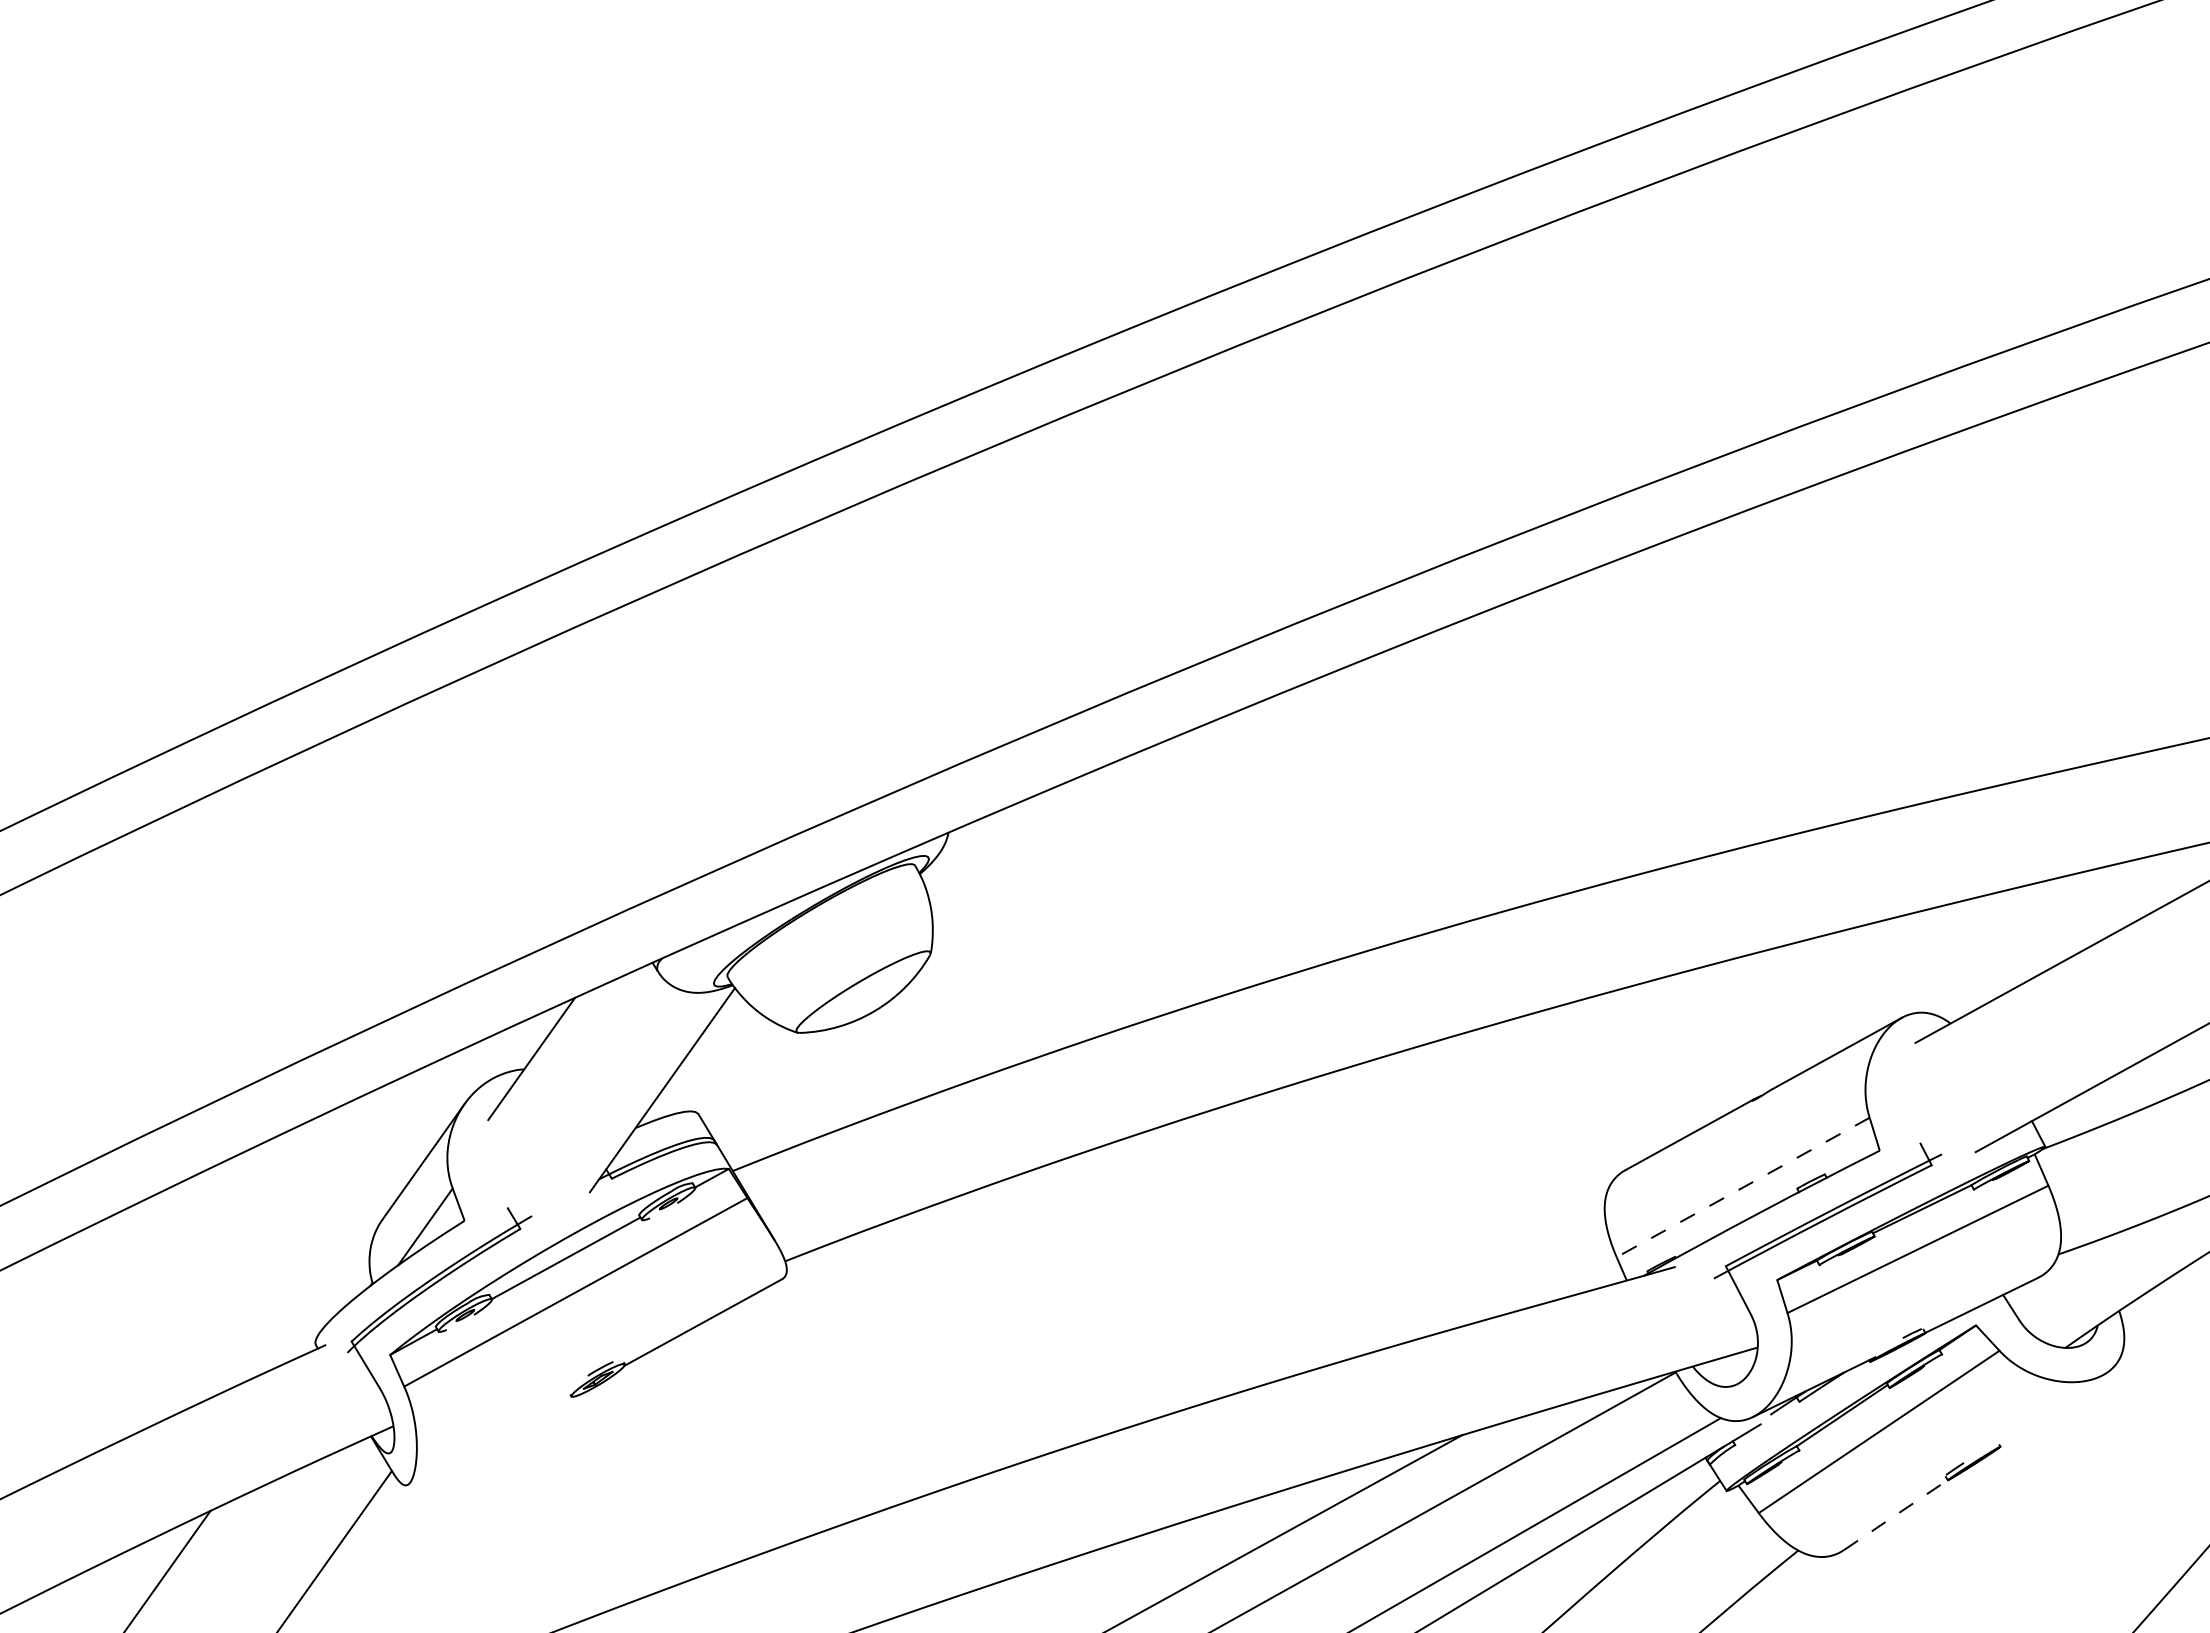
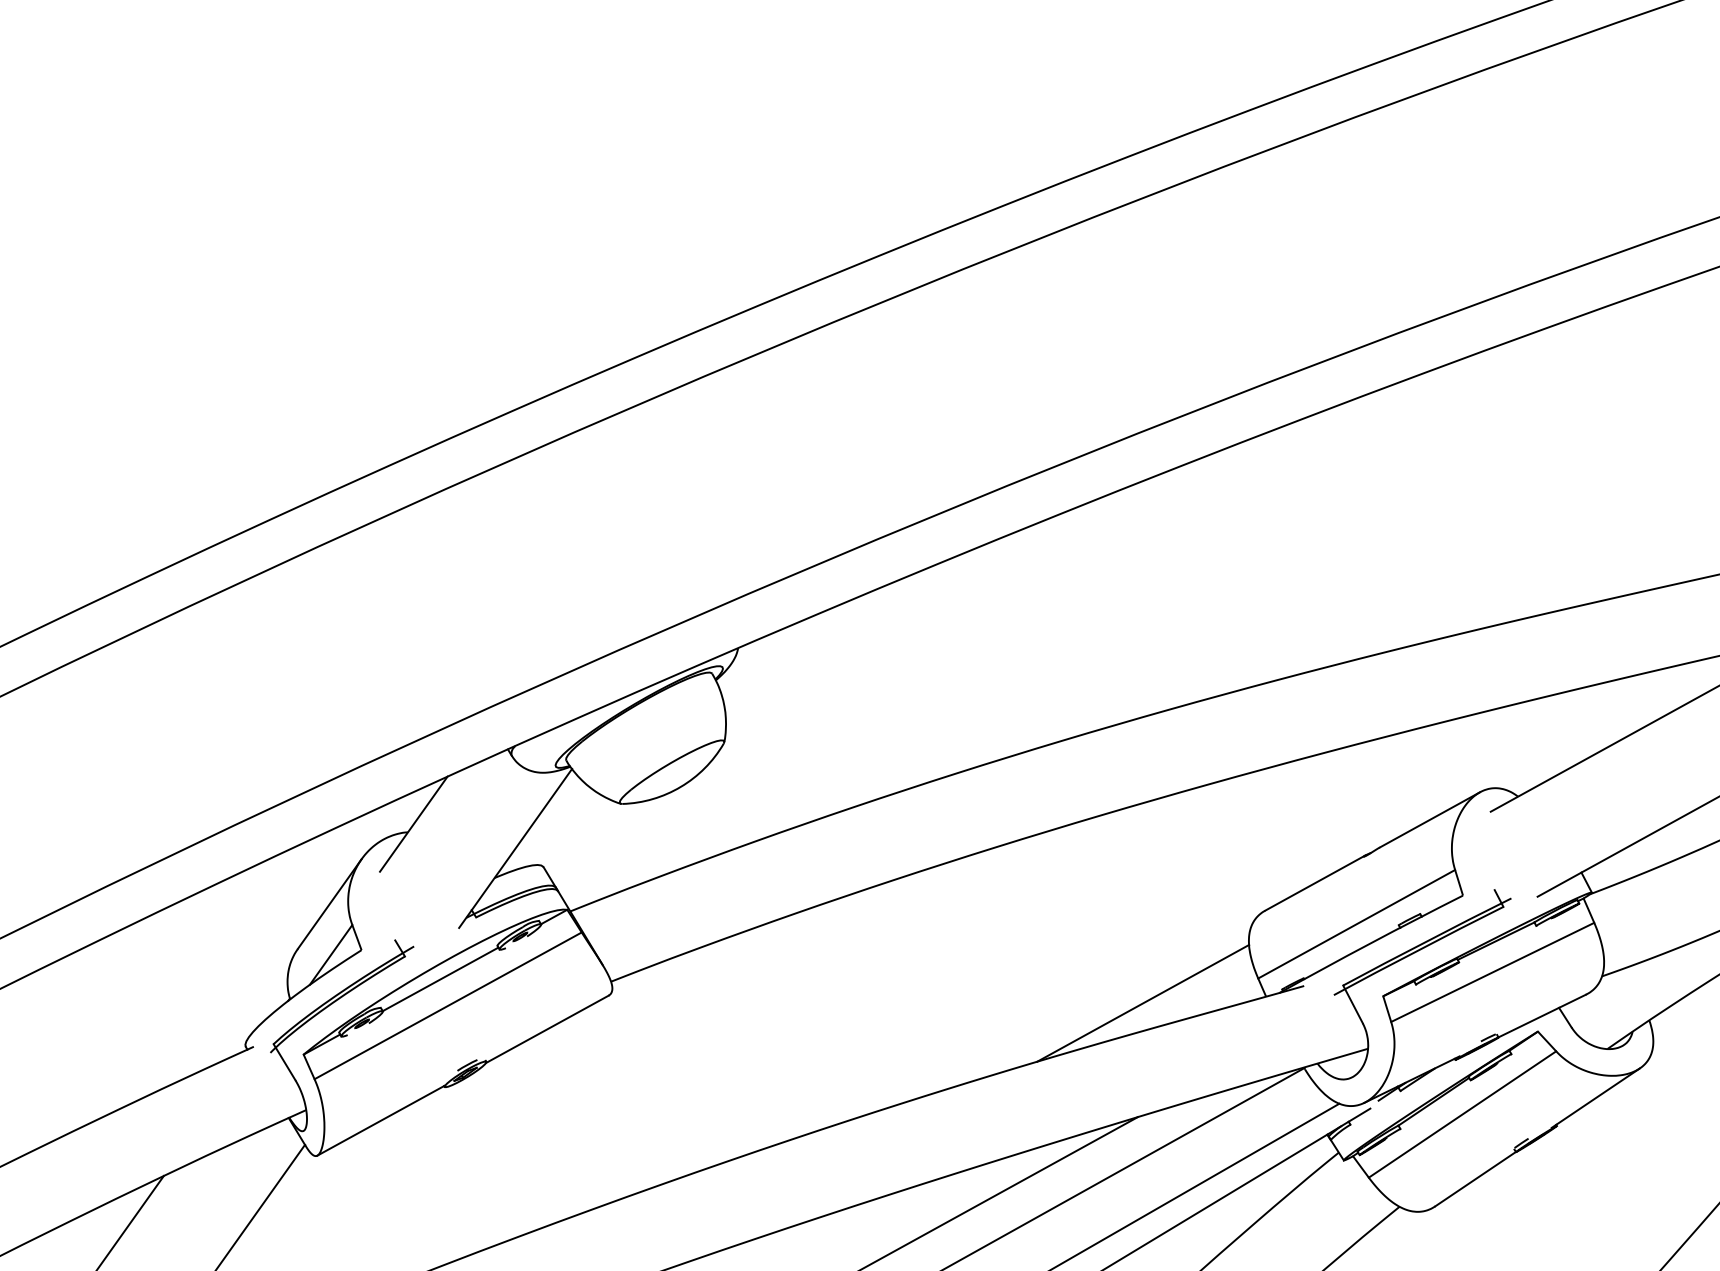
line: (1742, 1187) -> (1356, 924), dashed -> solid
line: (1468, 1289) -> (1142, 1003), added
line: (2049, 1410) -> (1595, 1097), added
line: (488, 1439) -> (380, 1120), added
line: (1896, 1515) -> (1476, 1179), dashed -> solid

